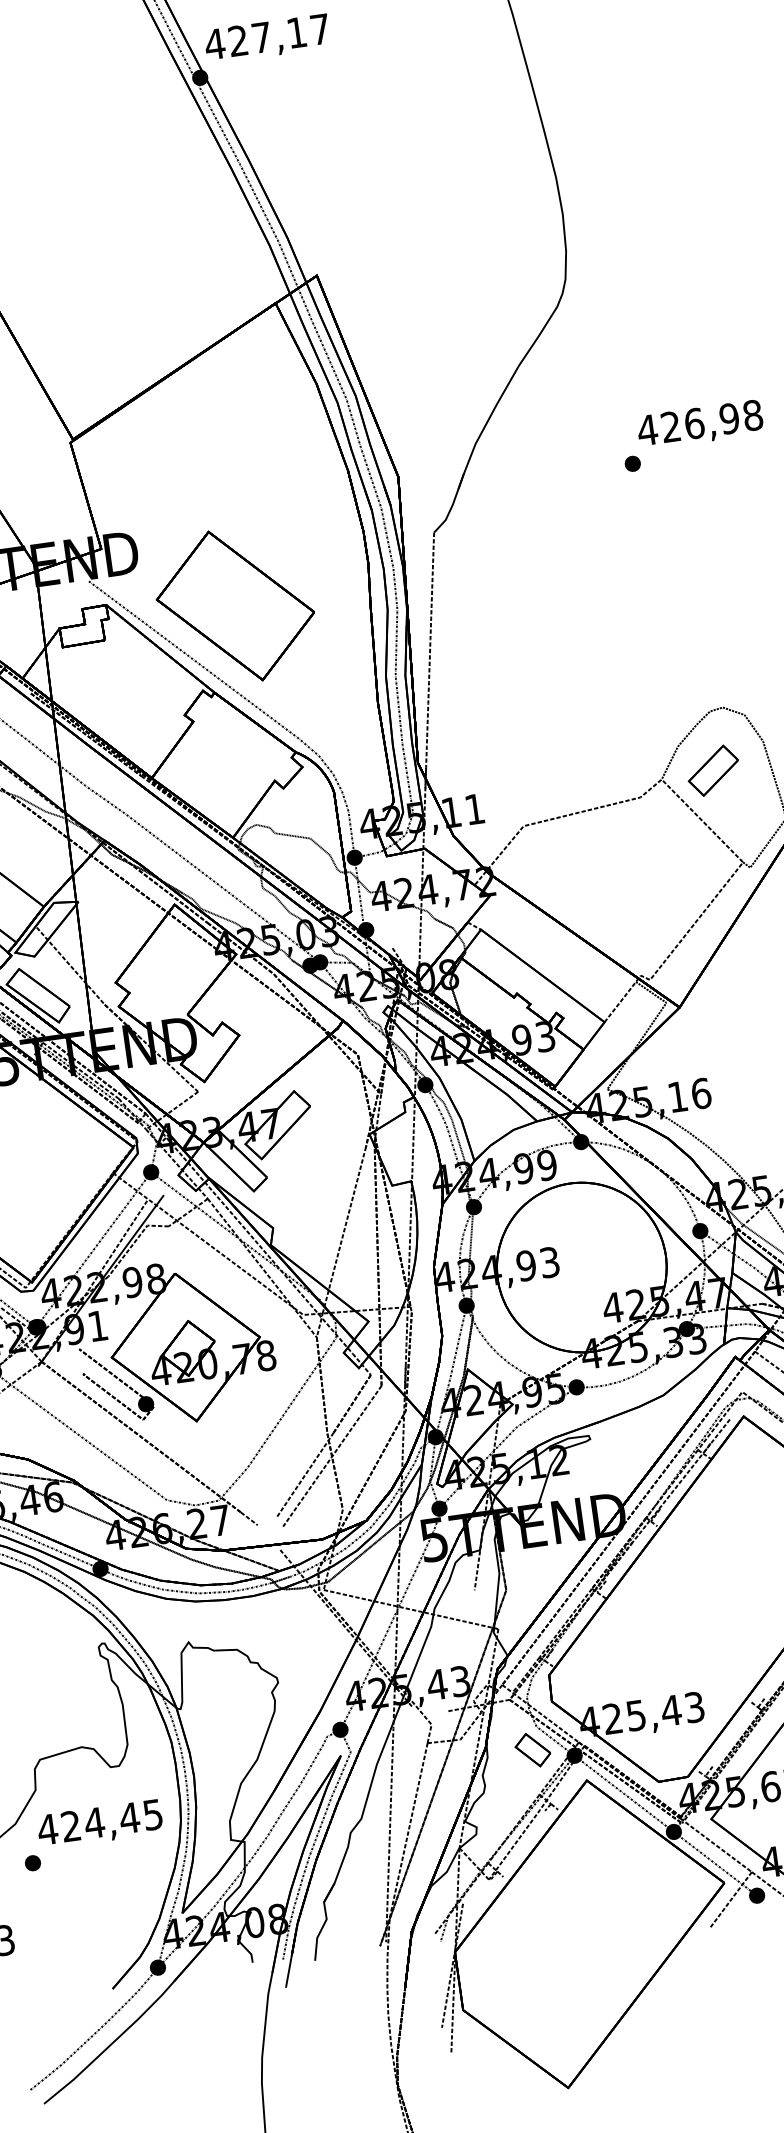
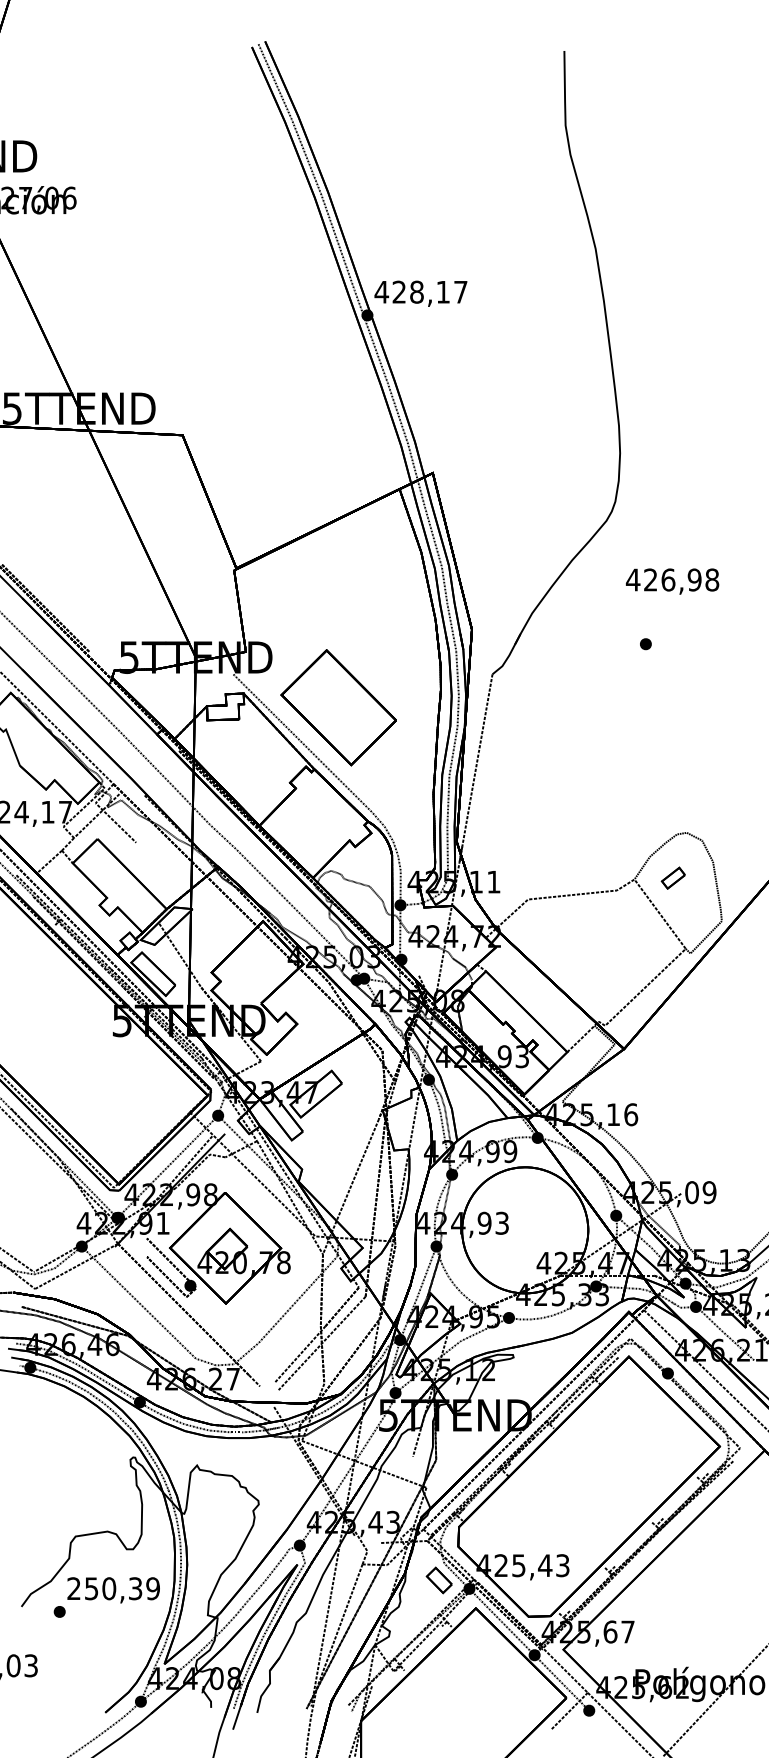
text: (261, 36) -> (416, 291), 427,17 -> 428,17
text: (700, 424) -> (672, 581), moved
part: (713, 769) -> (673, 877), size x0.6
text: (98, 1822) -> (112, 1588), 424,45 -> 250,39

